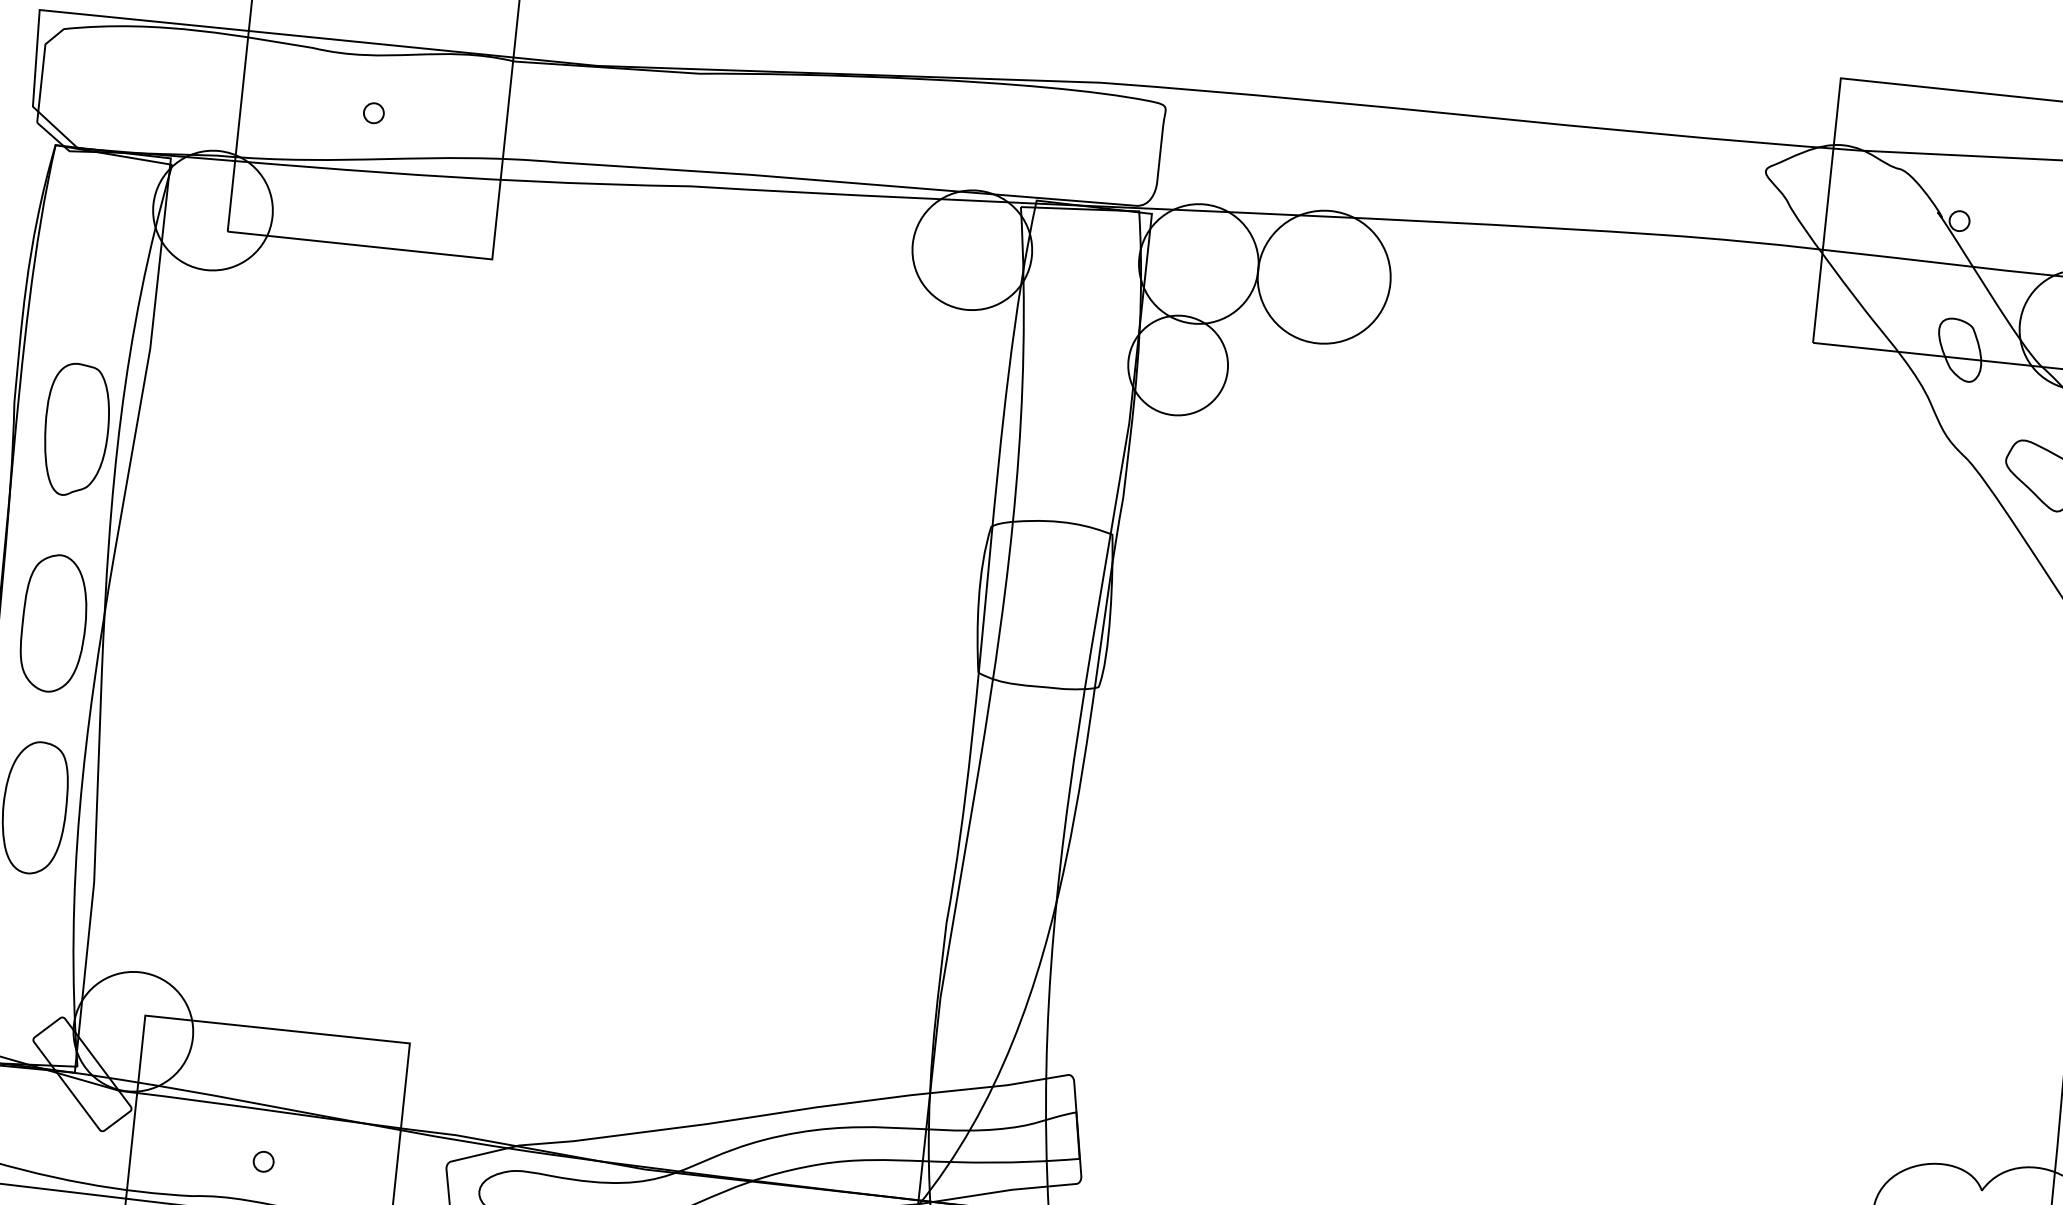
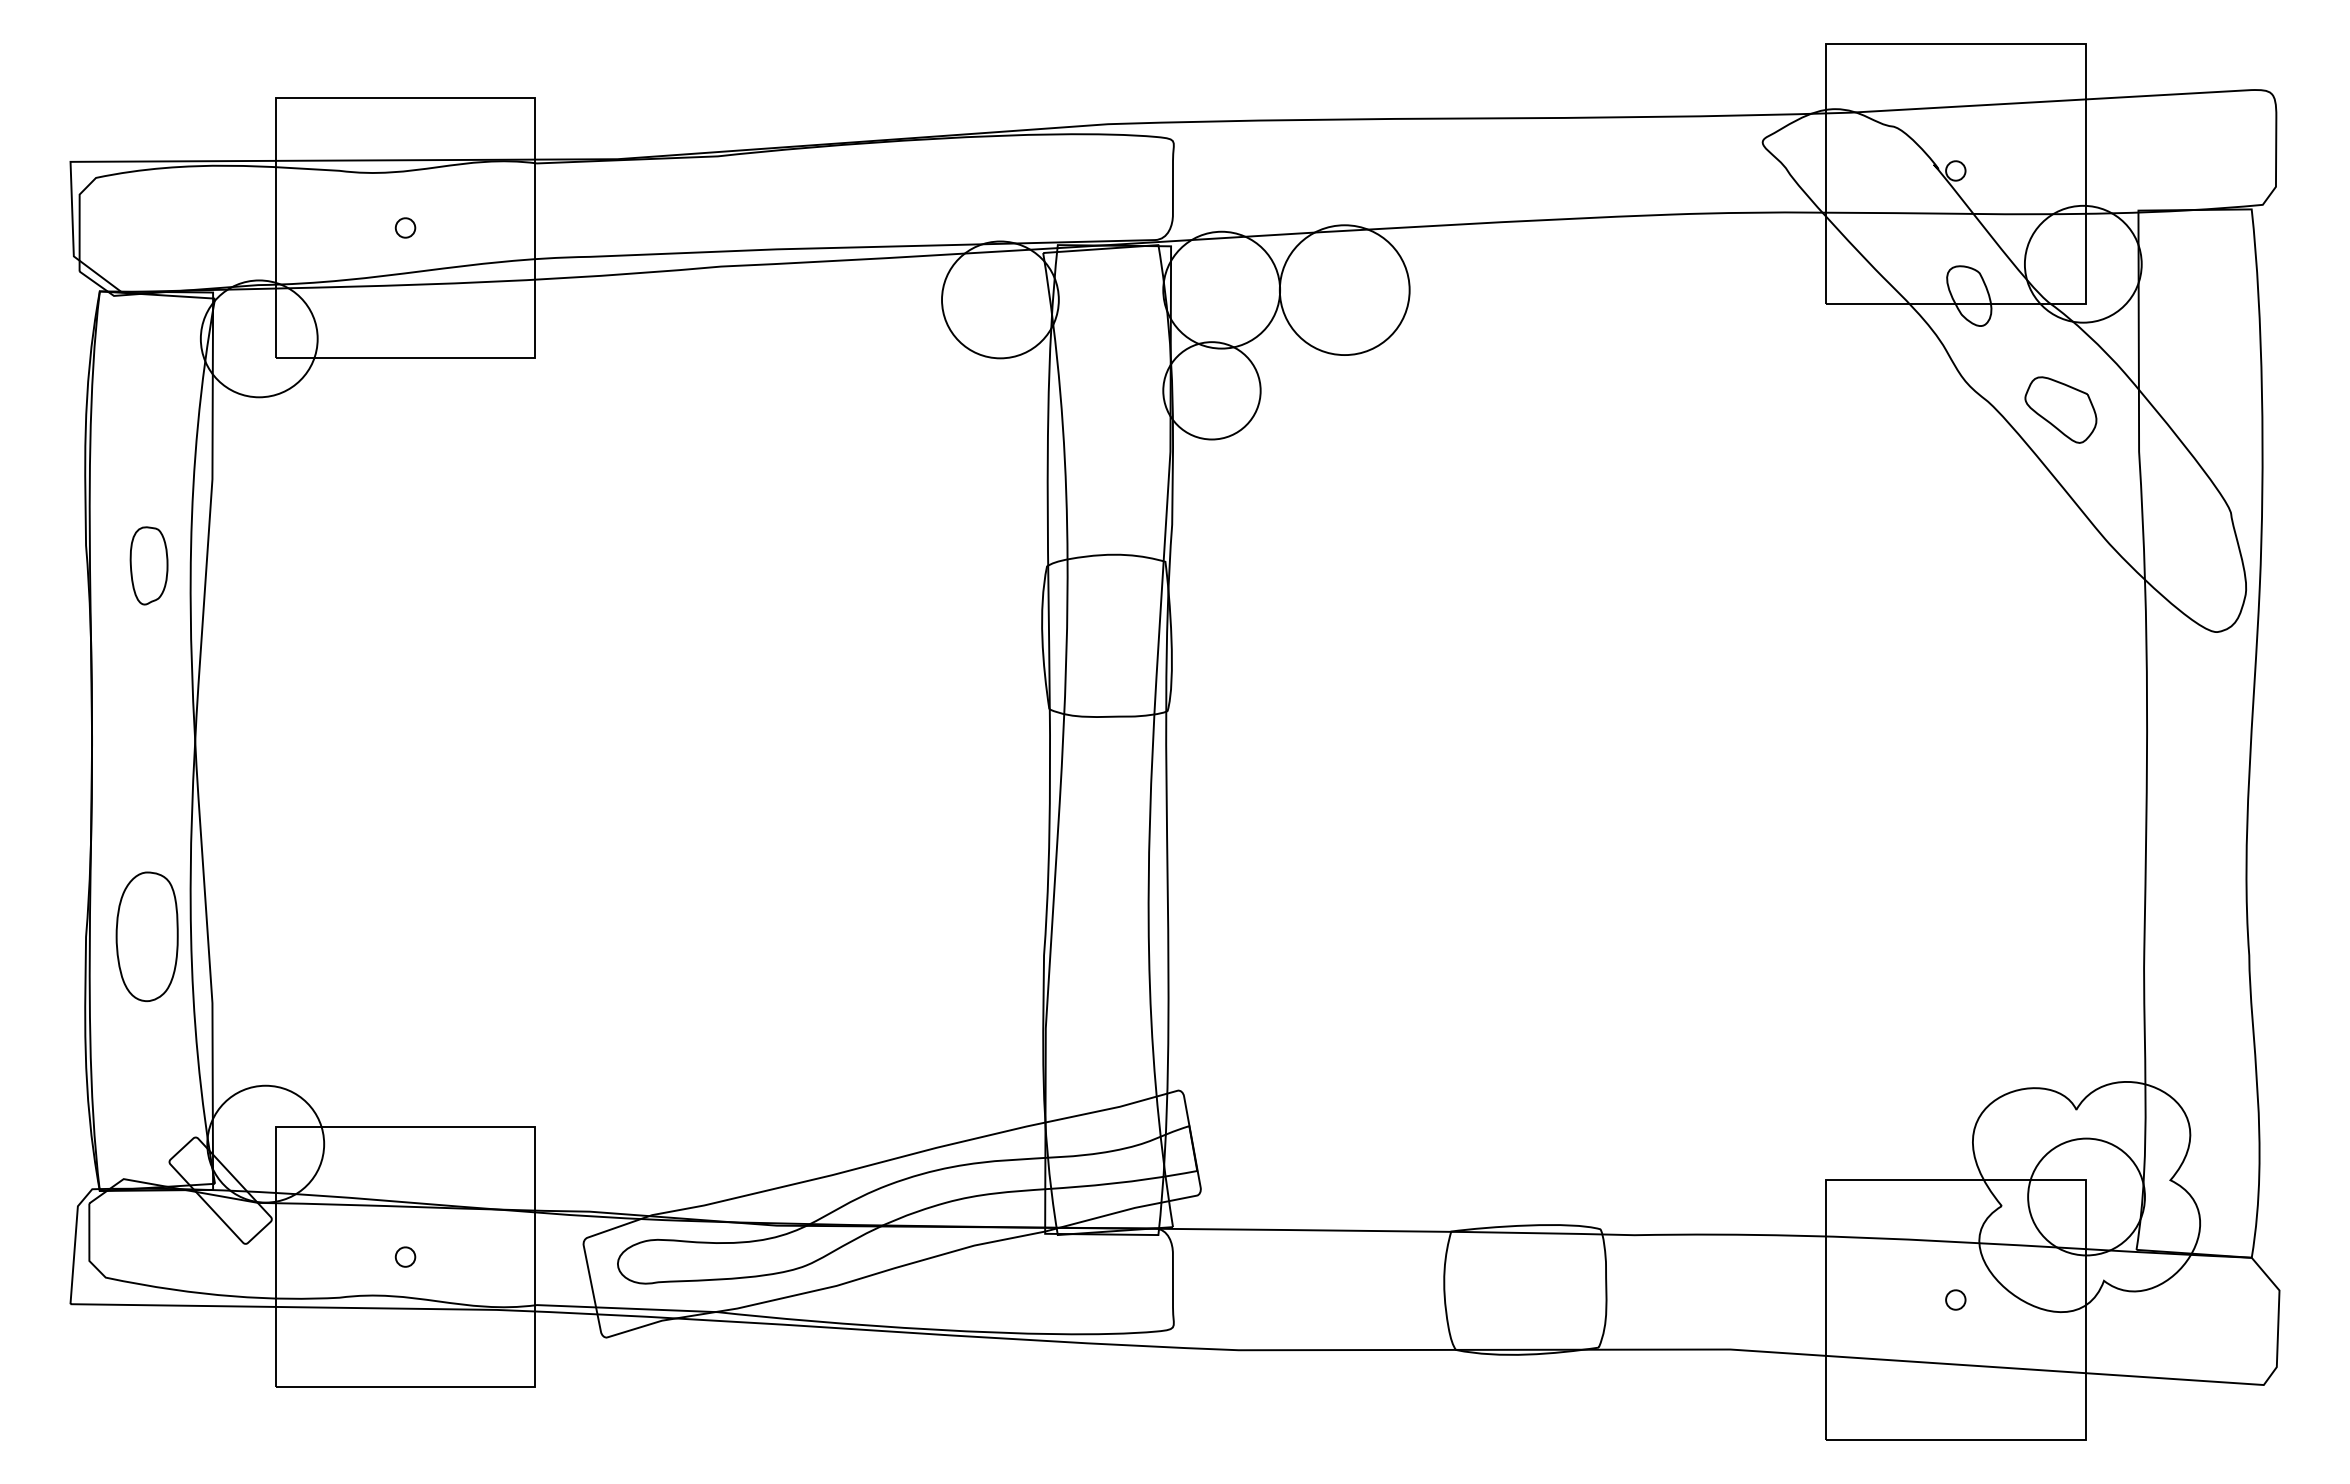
part: (75, 429) -> (148, 565), size x0.6
part: (53, 622) -> (146, 755), removed

